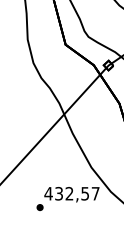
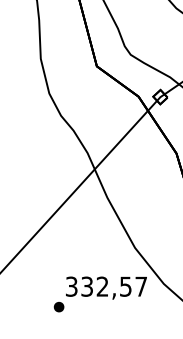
text: (48, 193) -> (71, 286), 432,57 -> 332,57

